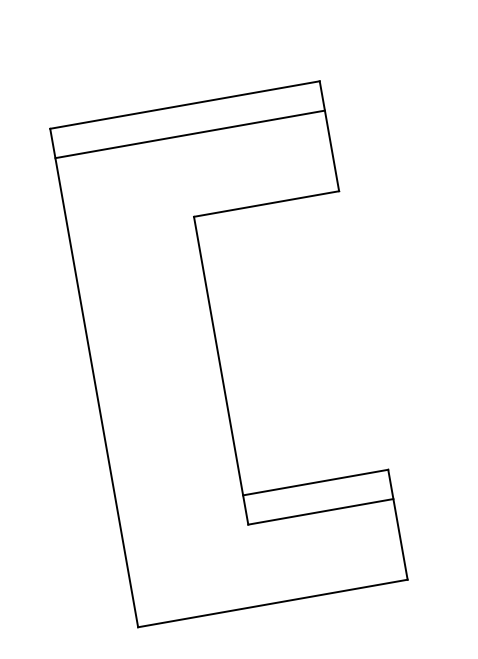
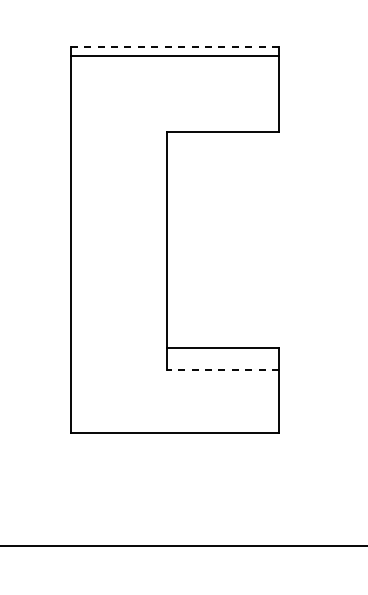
line: (184, 105) -> (174, 47), solid -> dashed
line: (189, 134) -> (174, 55), moved
line: (320, 512) -> (222, 370), solid -> dashed

